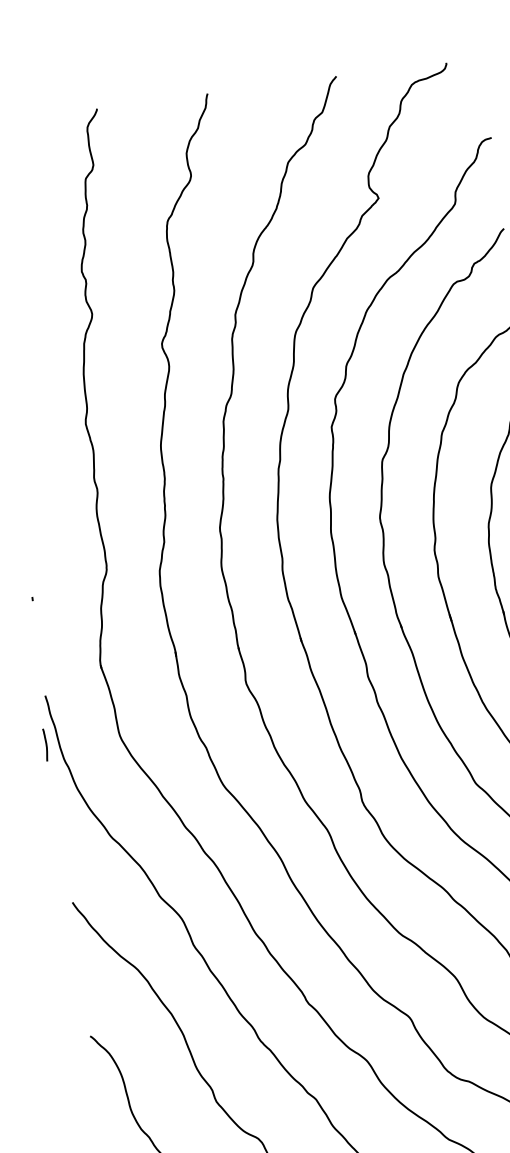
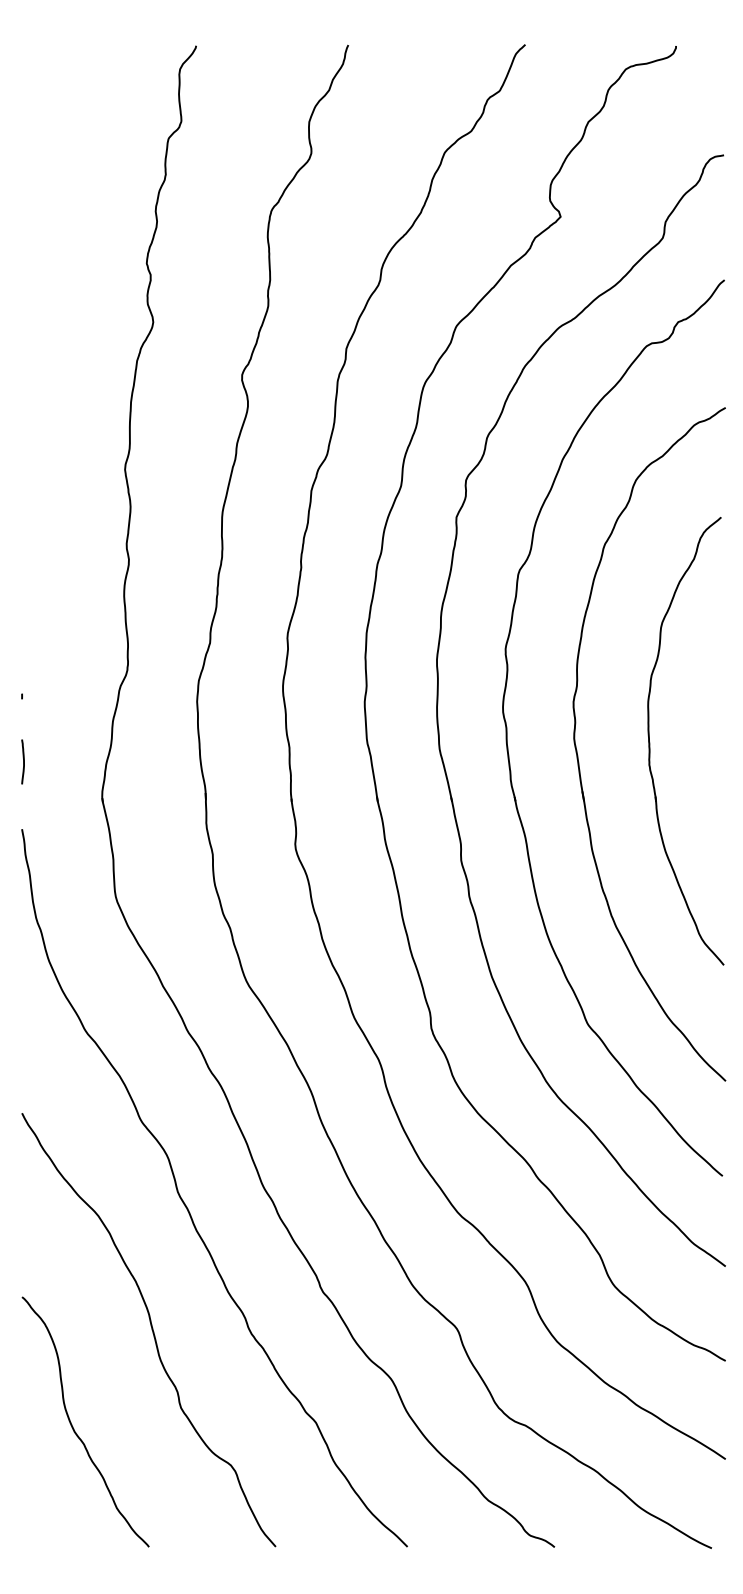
line: (46, 744) -> (23, 761), moved

